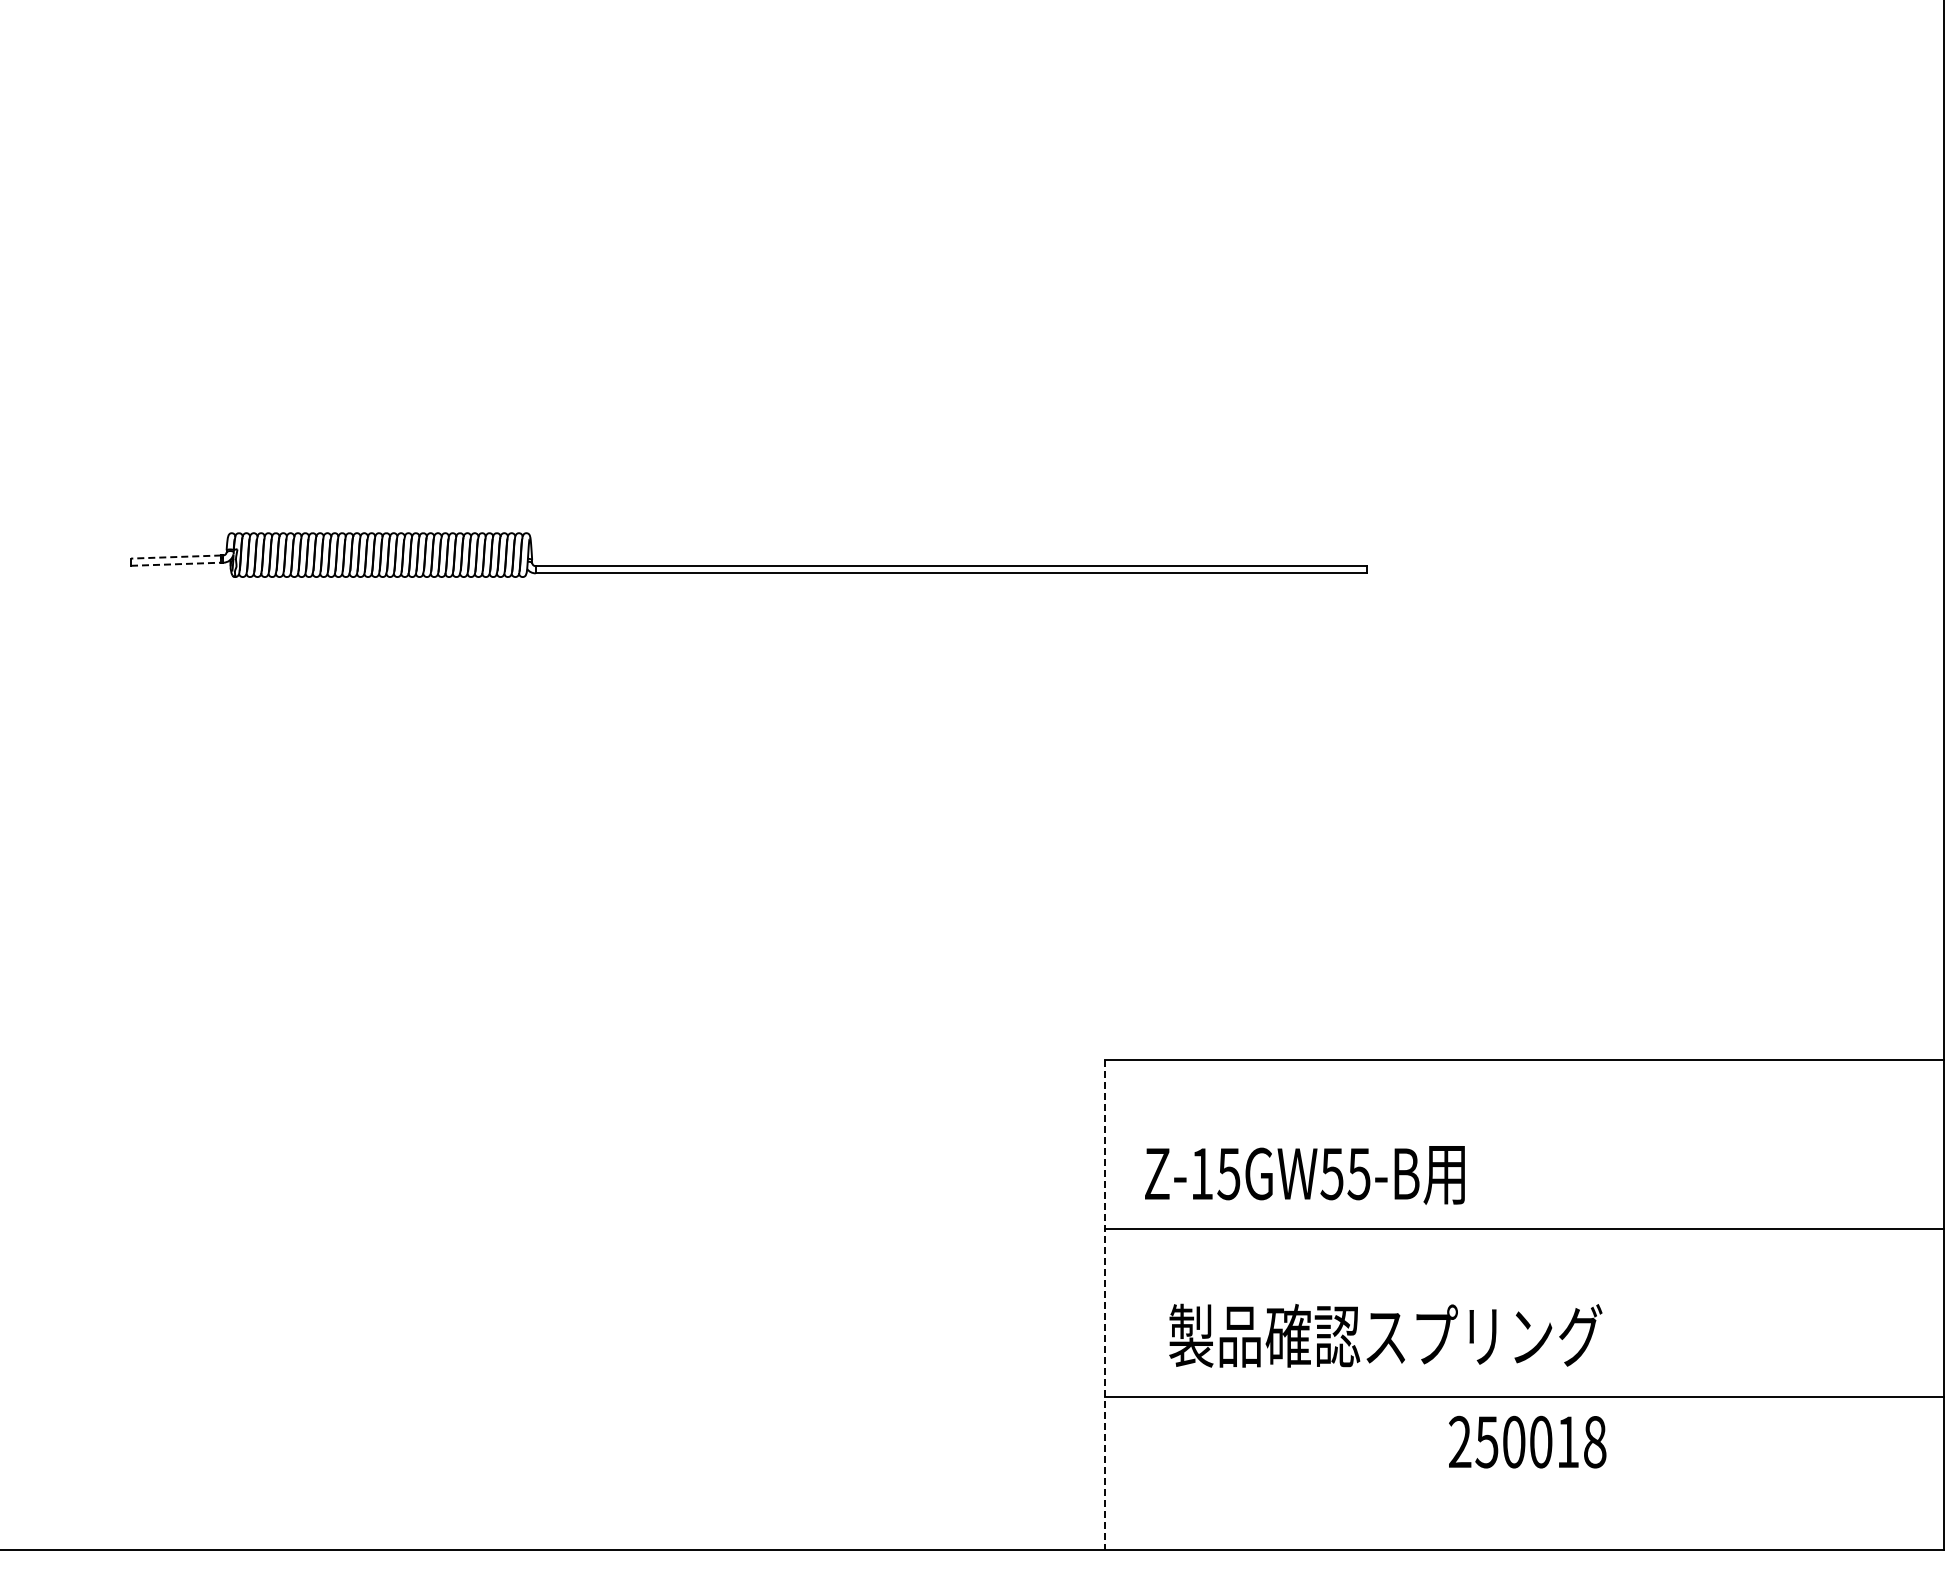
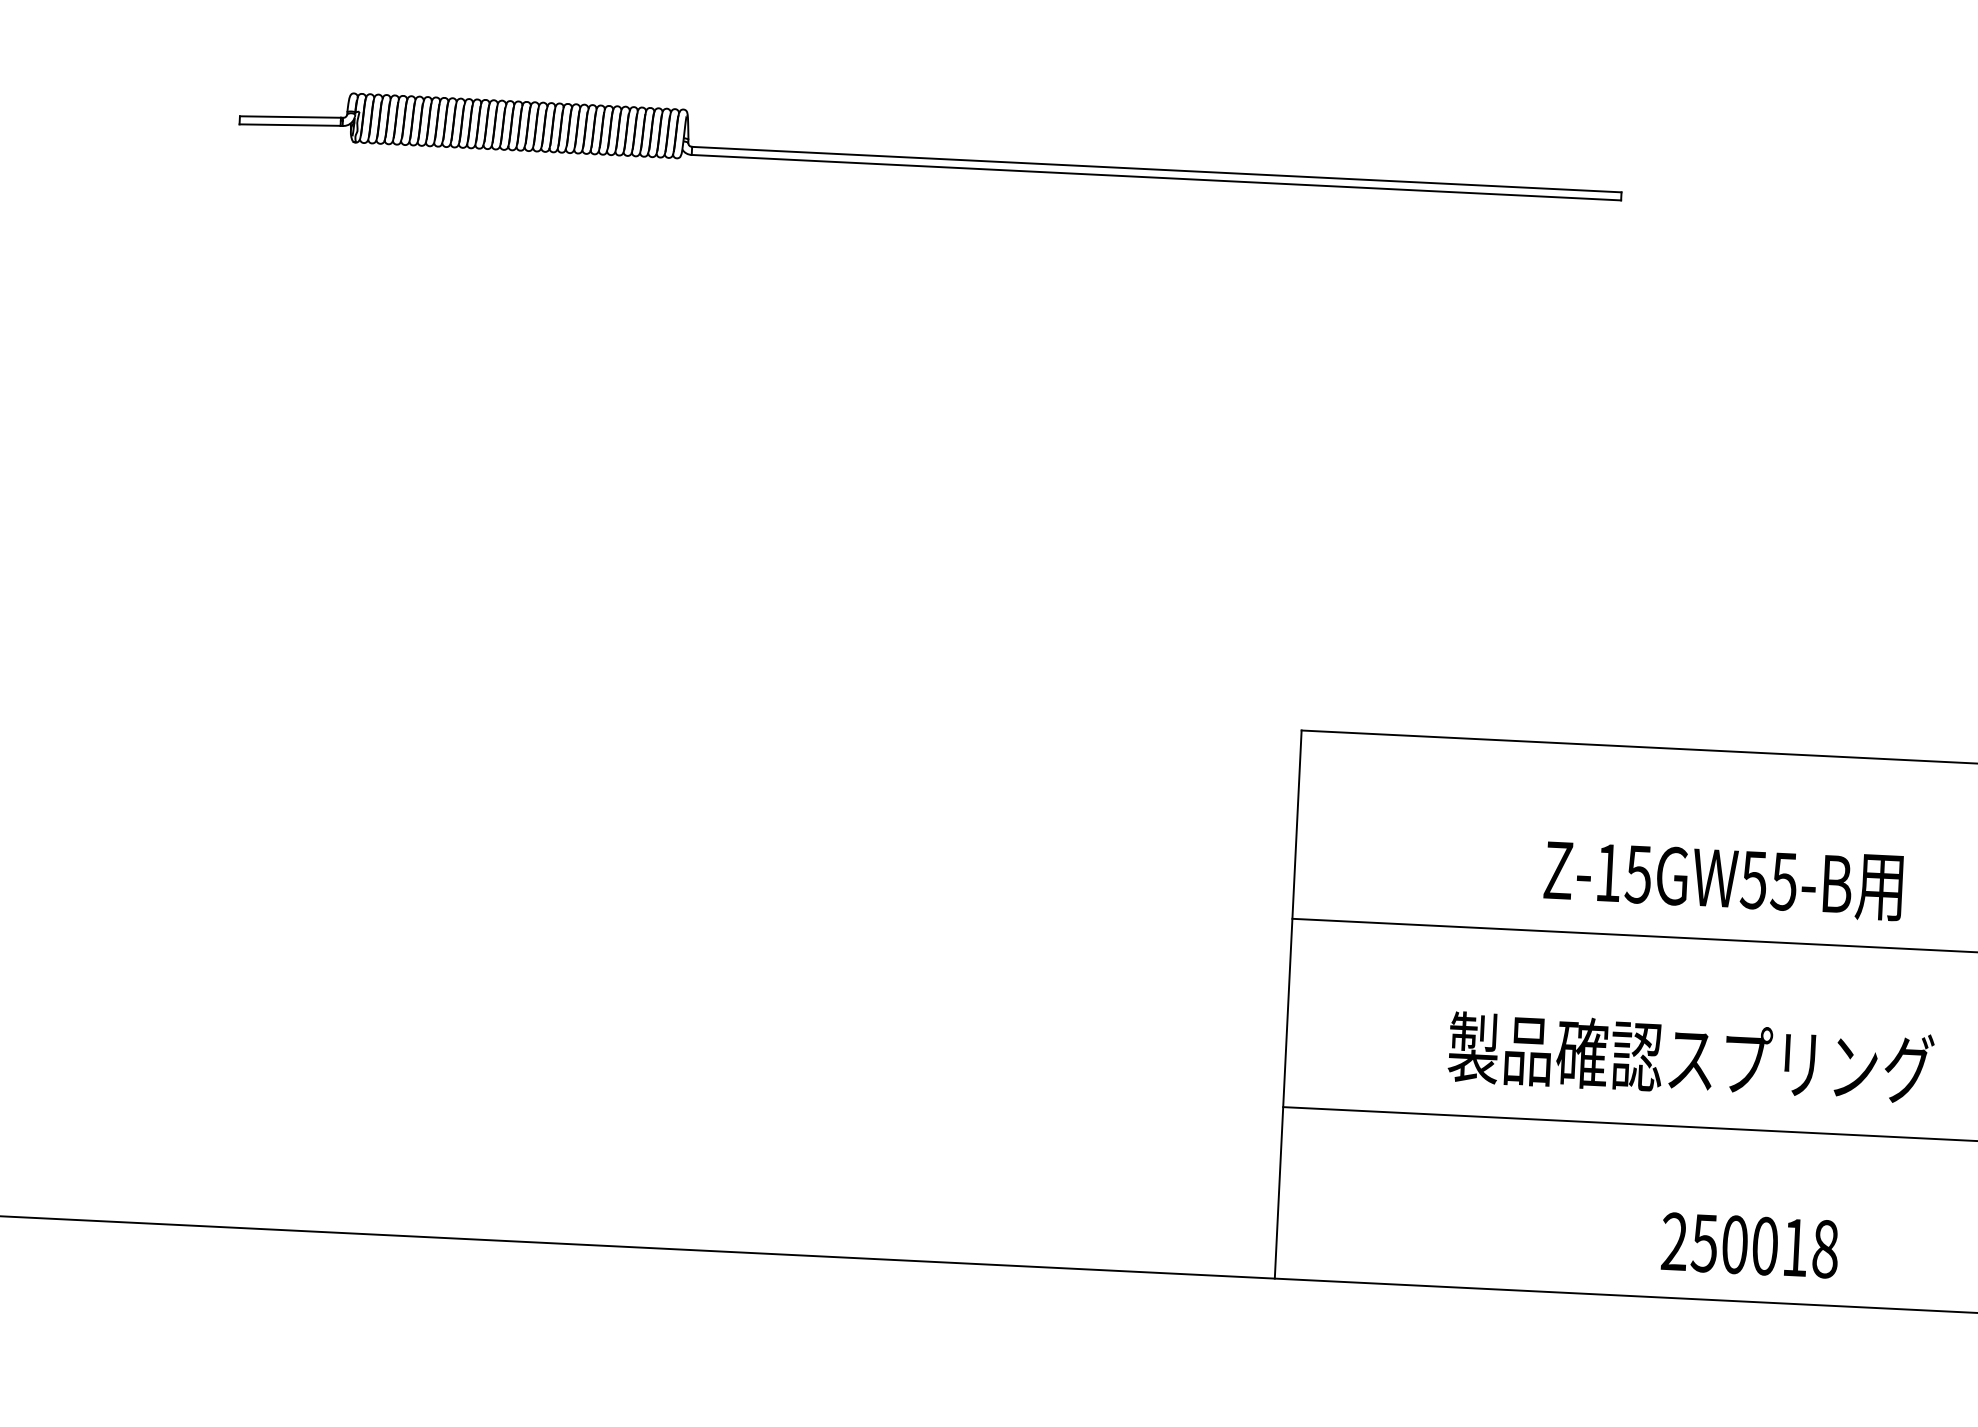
line: (175, 557) -> (289, 117), dashed -> solid
line: (176, 564) -> (290, 125), dashed -> solid
text: (1304, 1175) -> (1722, 880), moved
line: (1105, 1305) -> (1288, 1004), dashed -> solid
text: (1385, 1335) -> (1690, 1058), moved
text: (1527, 1441) -> (1750, 1244), moved

